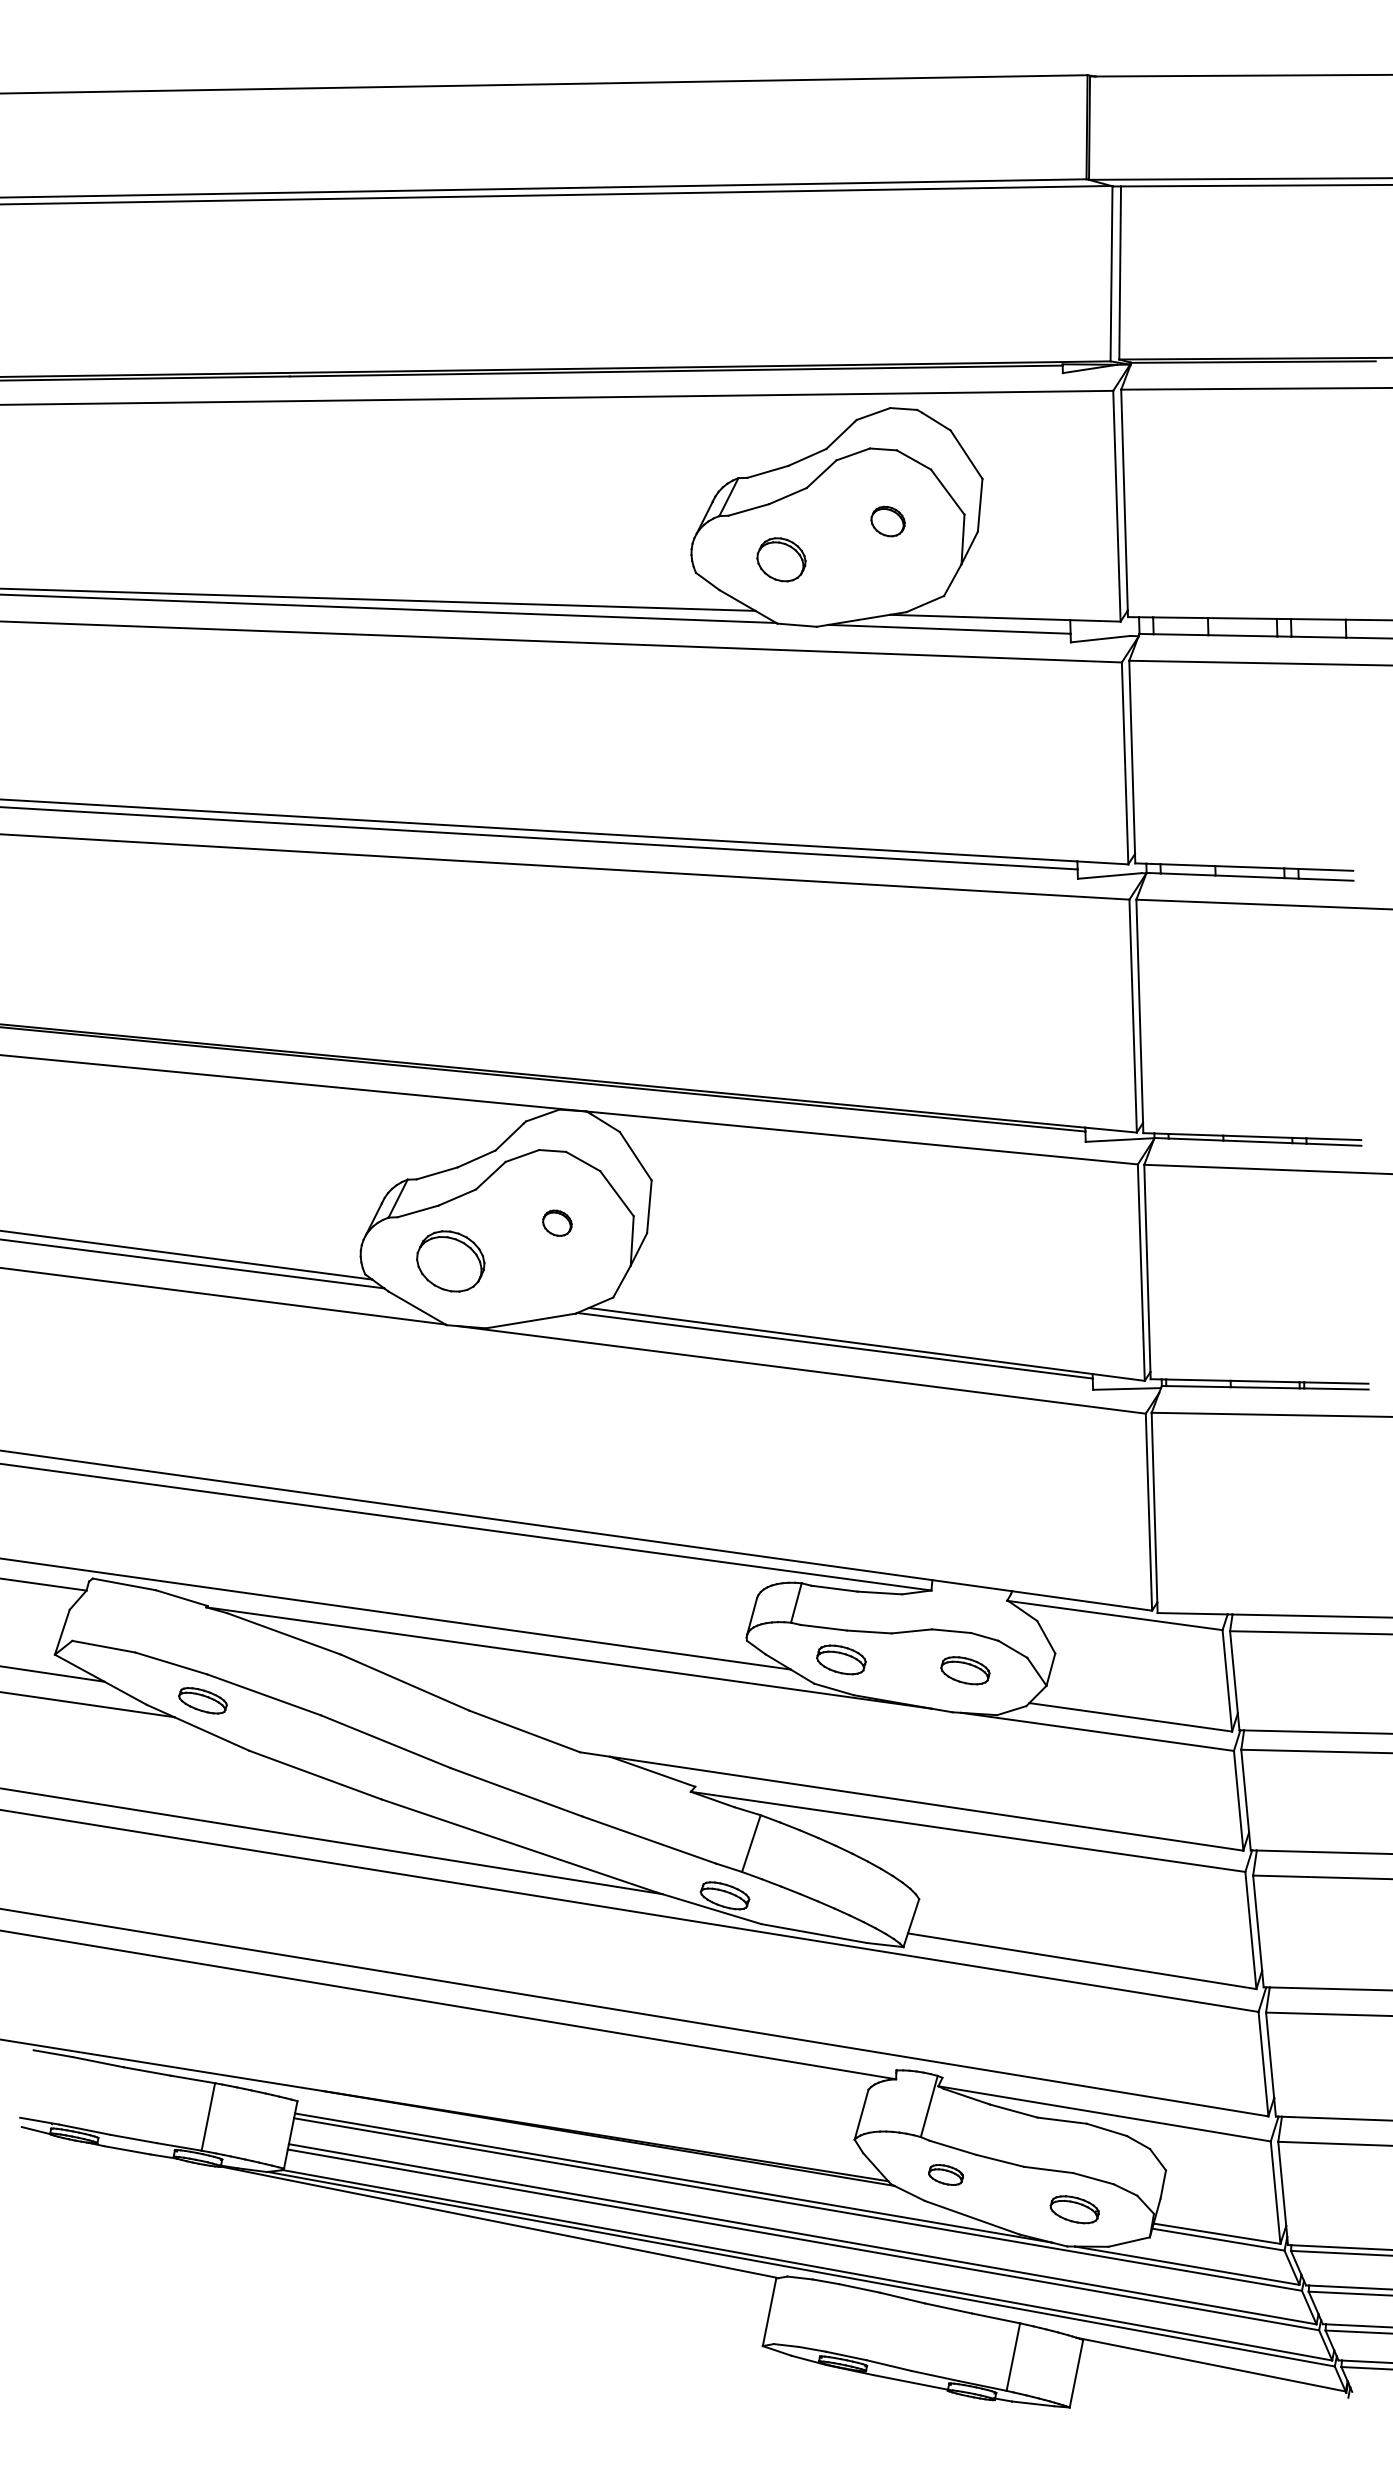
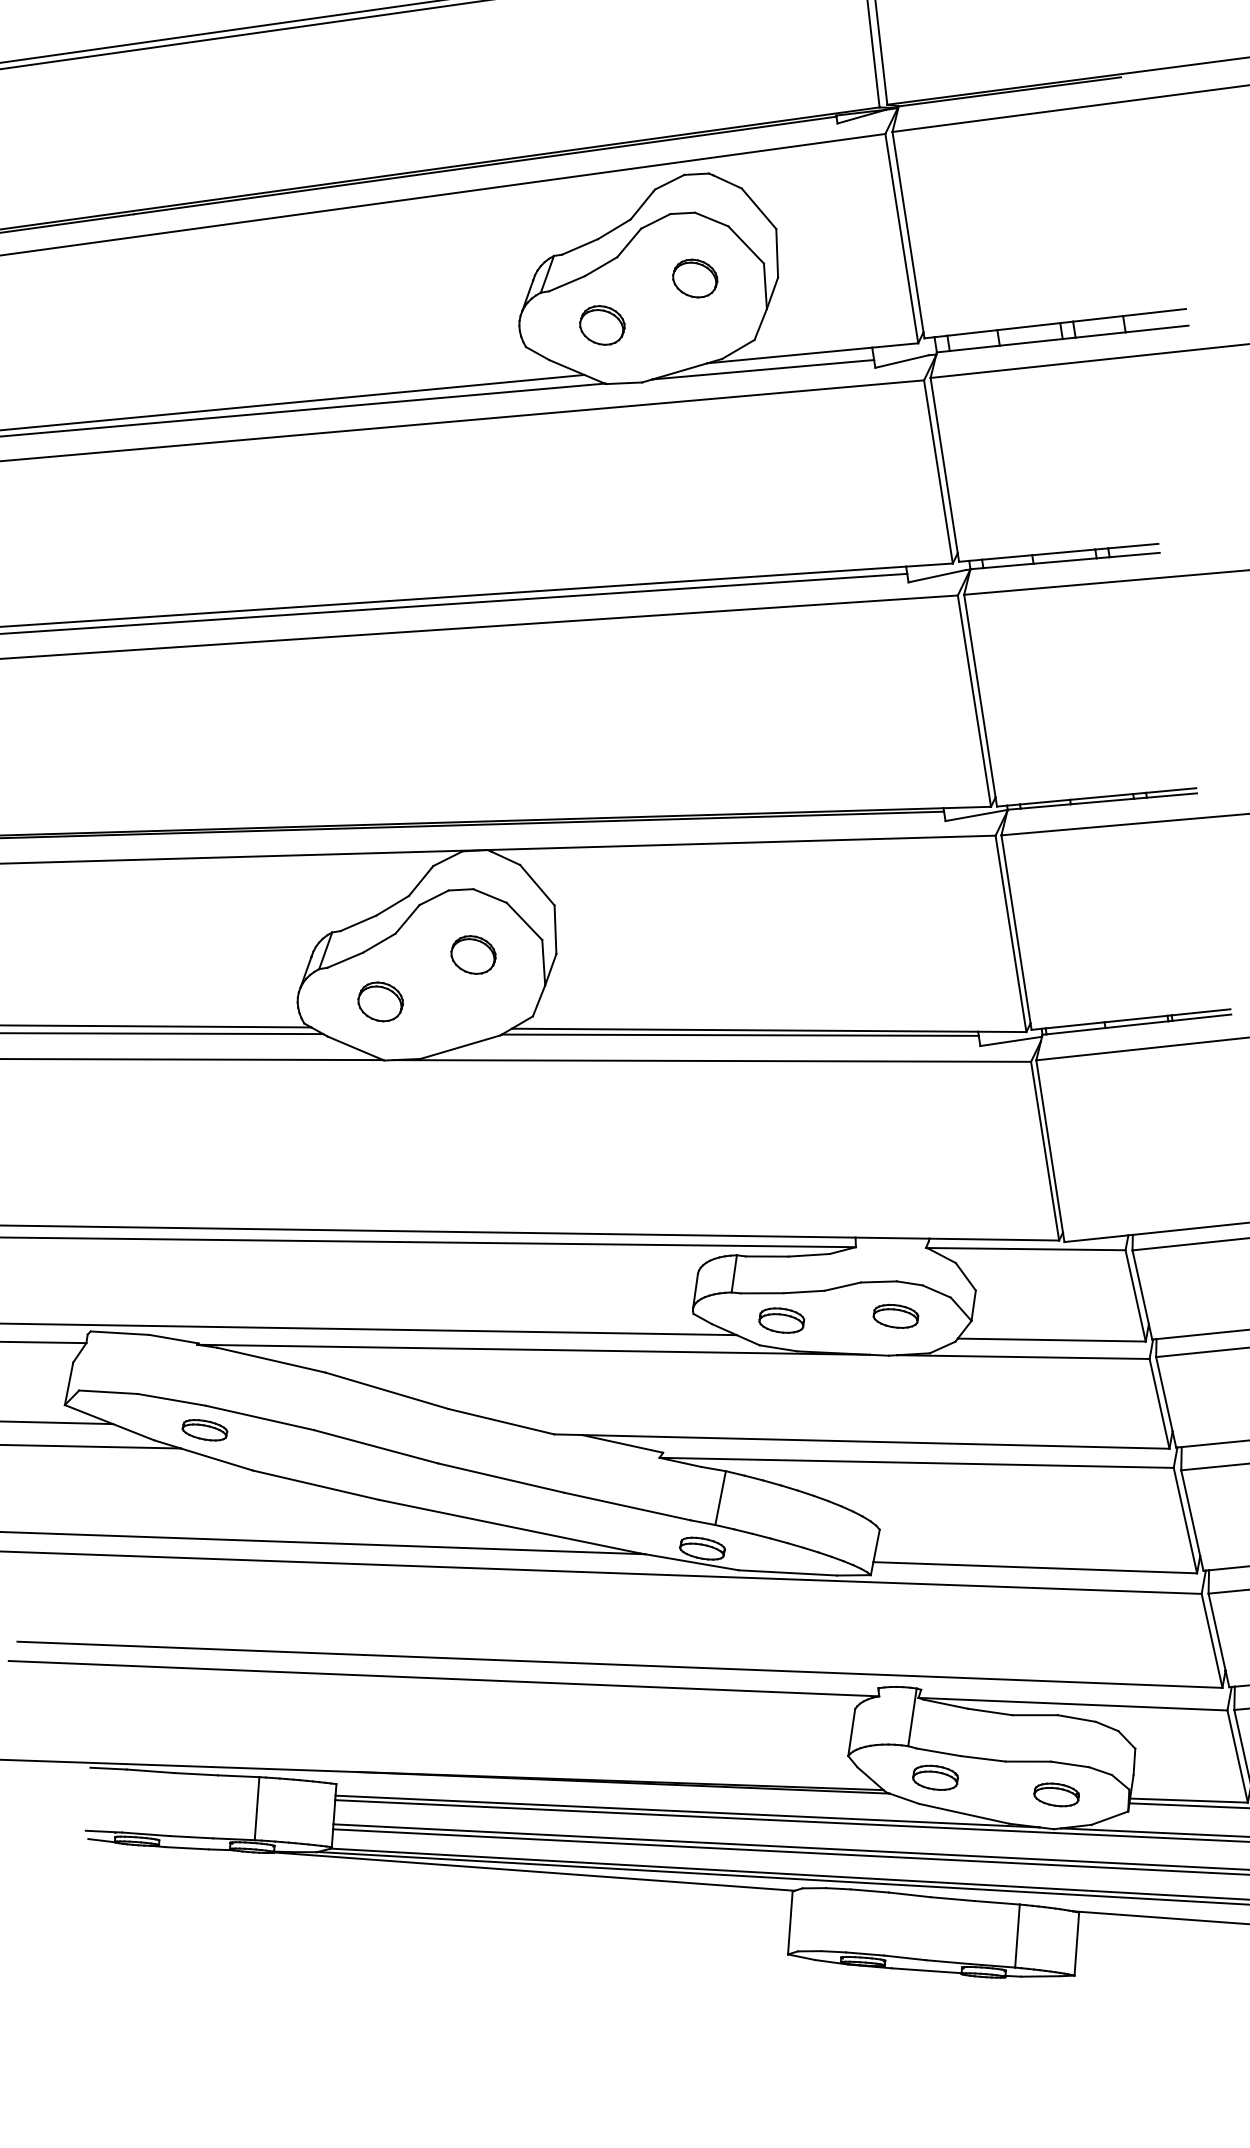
part: (887, 521) -> (694, 278), size x1.43
part: (557, 1223) -> (473, 955), size x1.67
part: (450, 1260) -> (380, 1001), size x0.71
part: (945, 2174) -> (934, 1777), size x1.43

